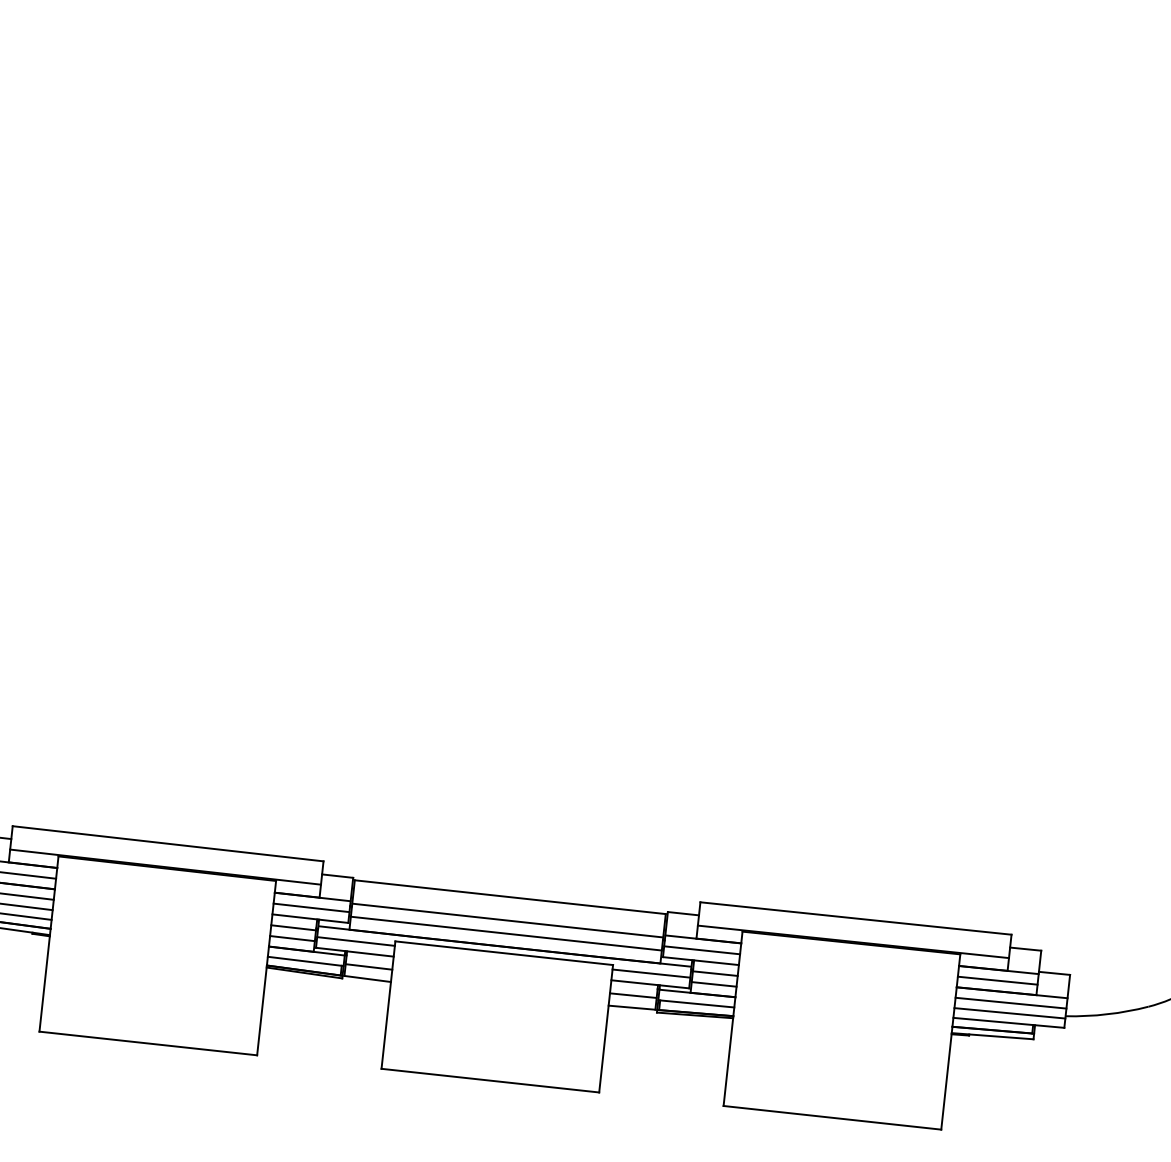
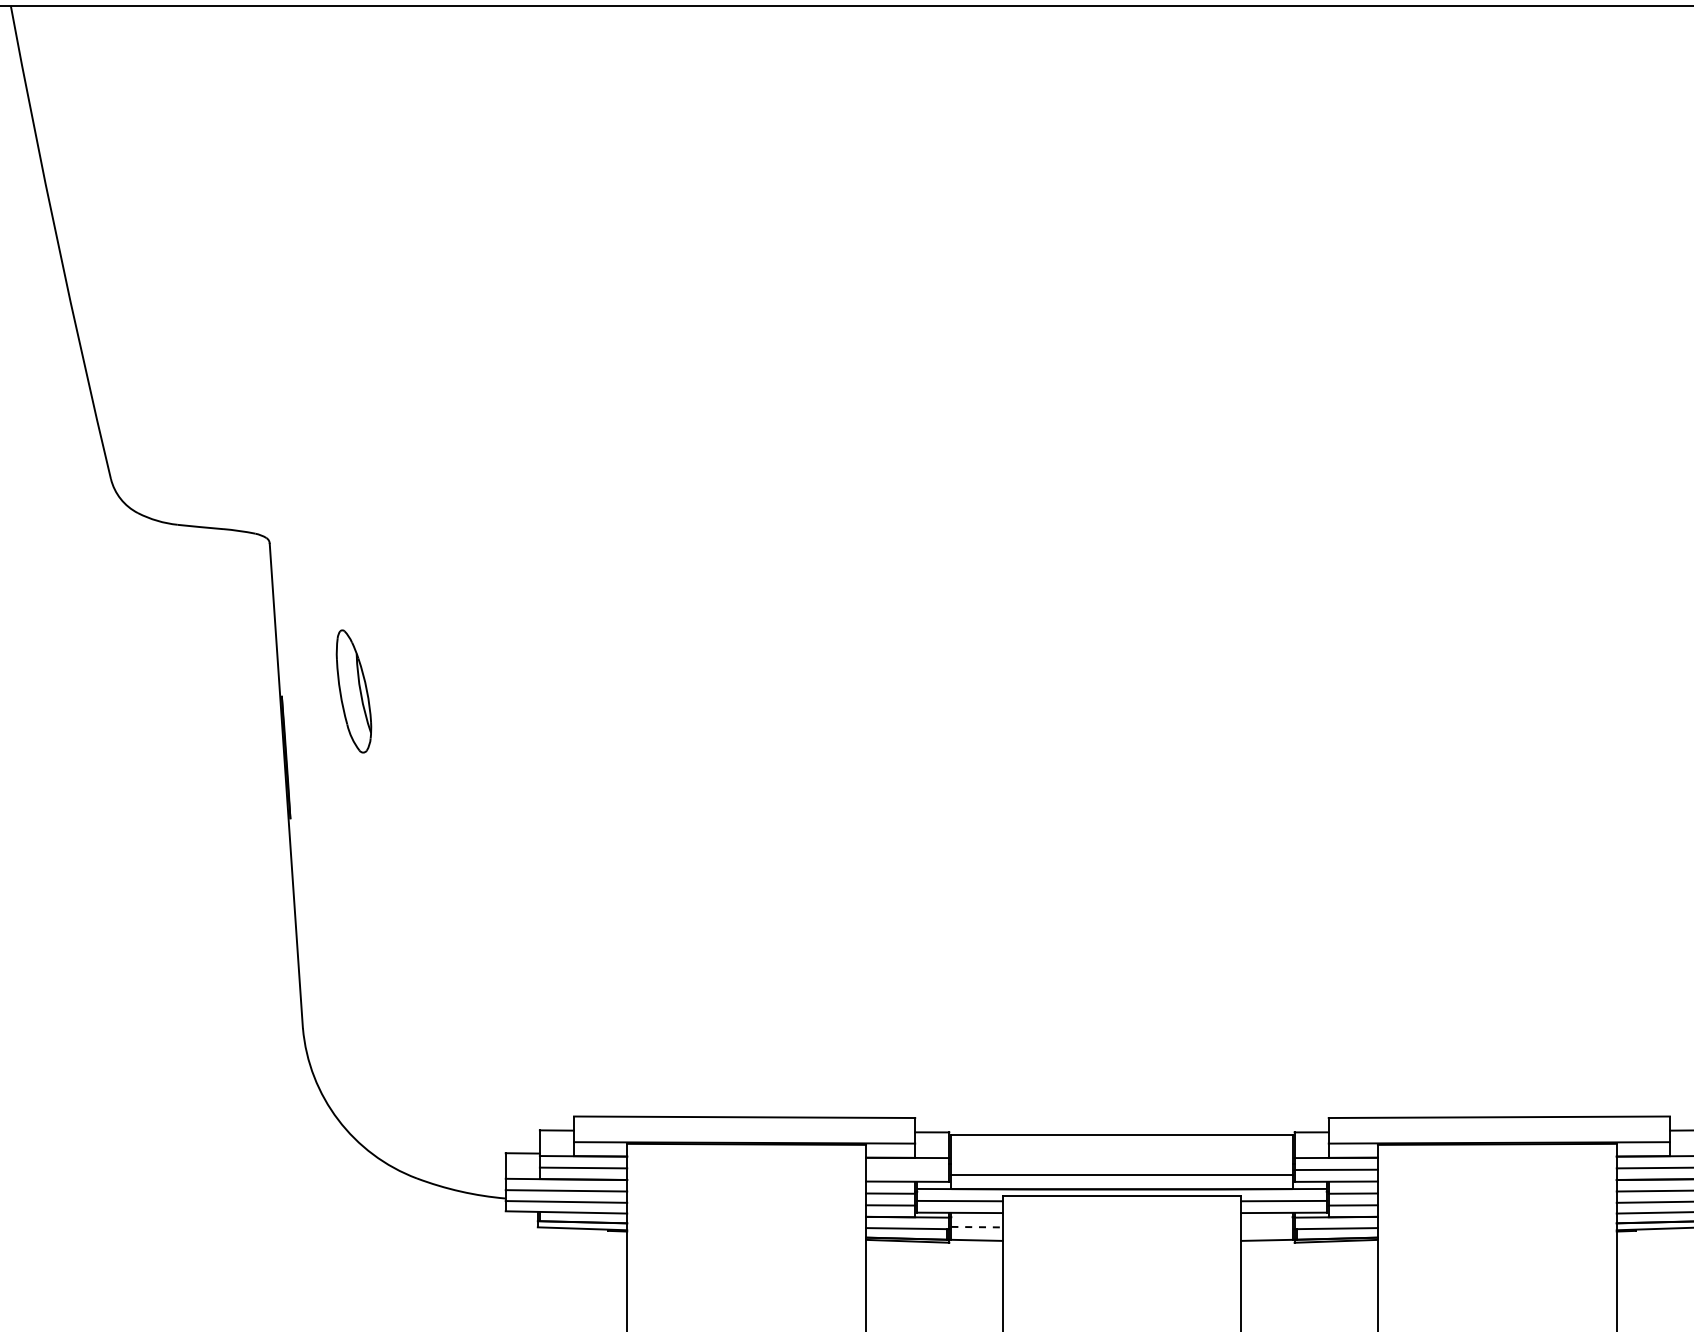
line: (311, 907) -> (907, 1169), removed
line: (507, 920) -> (1121, 1160), removed
line: (368, 967) -> (976, 1227), solid -> dashed
line: (632, 995) -> (1266, 1226), removed

